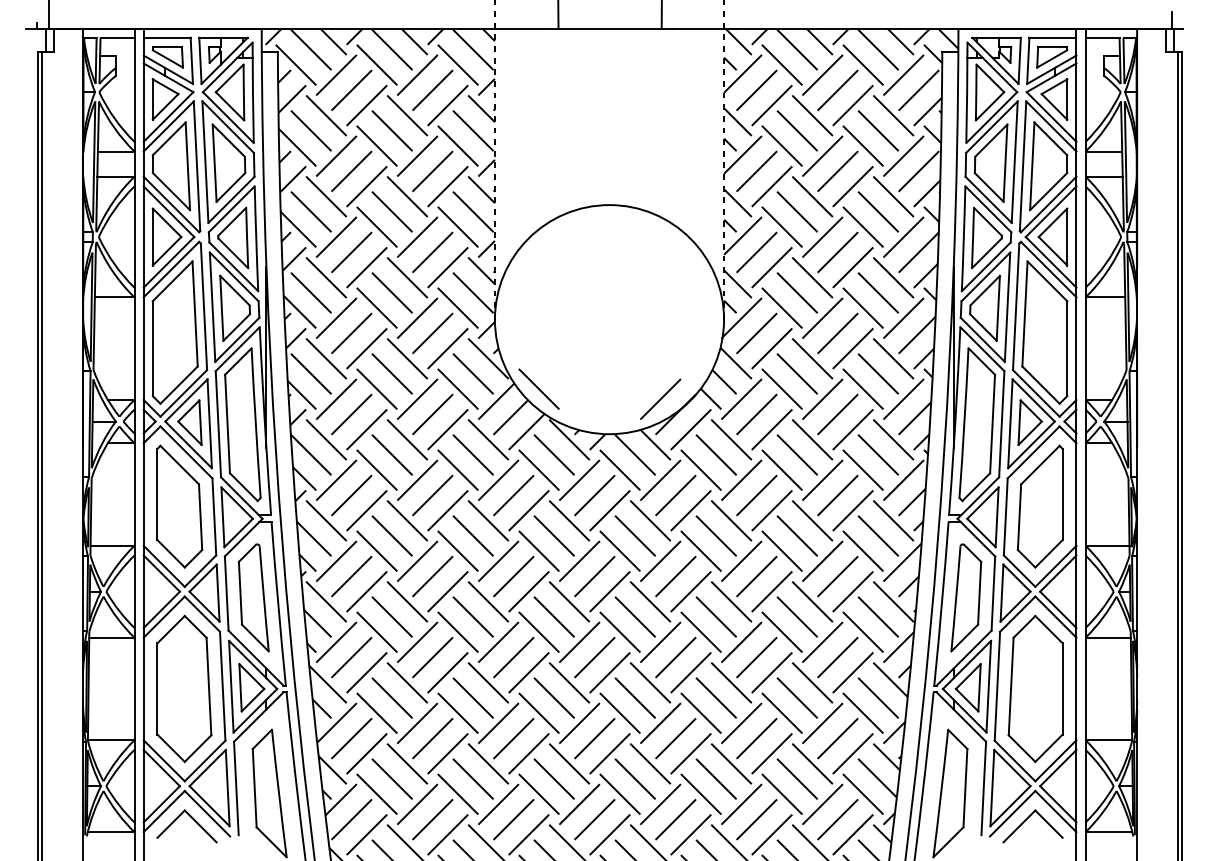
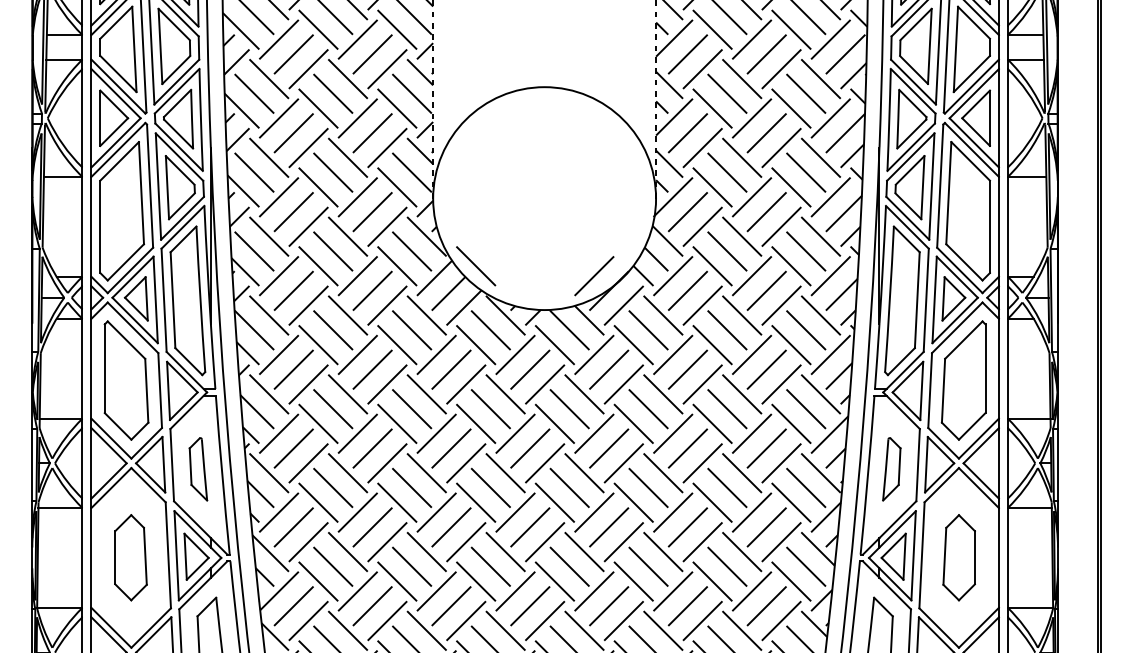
part: (253, 597) -> (198, 468), size x0.6
part: (966, 597) -> (891, 468), size x0.6
part: (184, 688) -> (131, 557), size x0.6
part: (1035, 688) -> (959, 557), size x0.6

